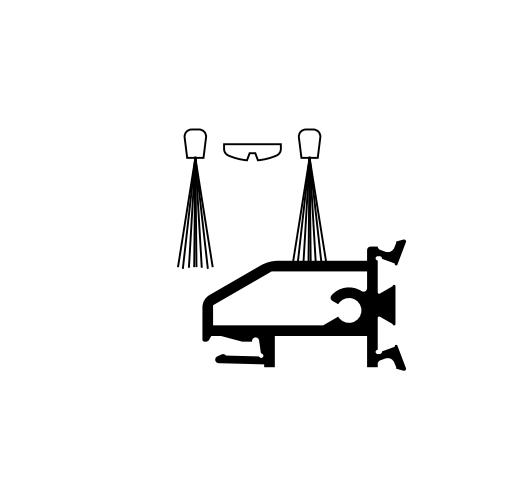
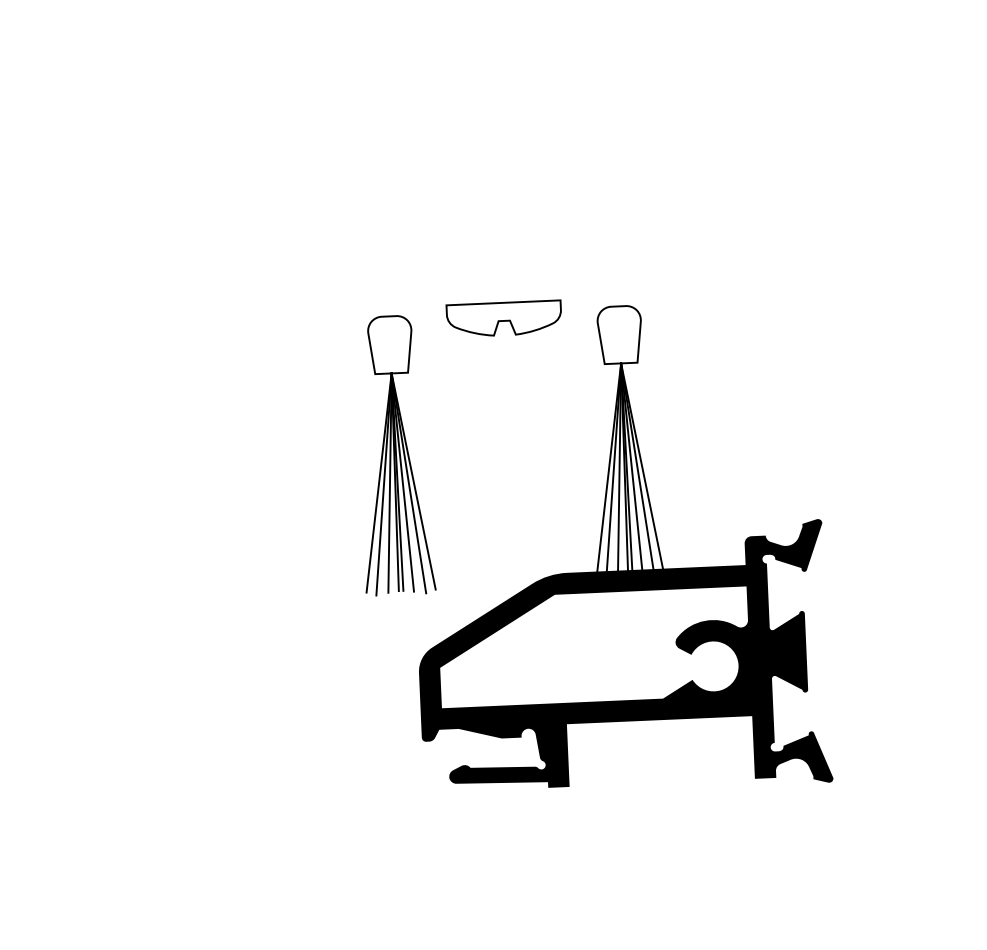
part: (252, 152) -> (504, 319), moved

